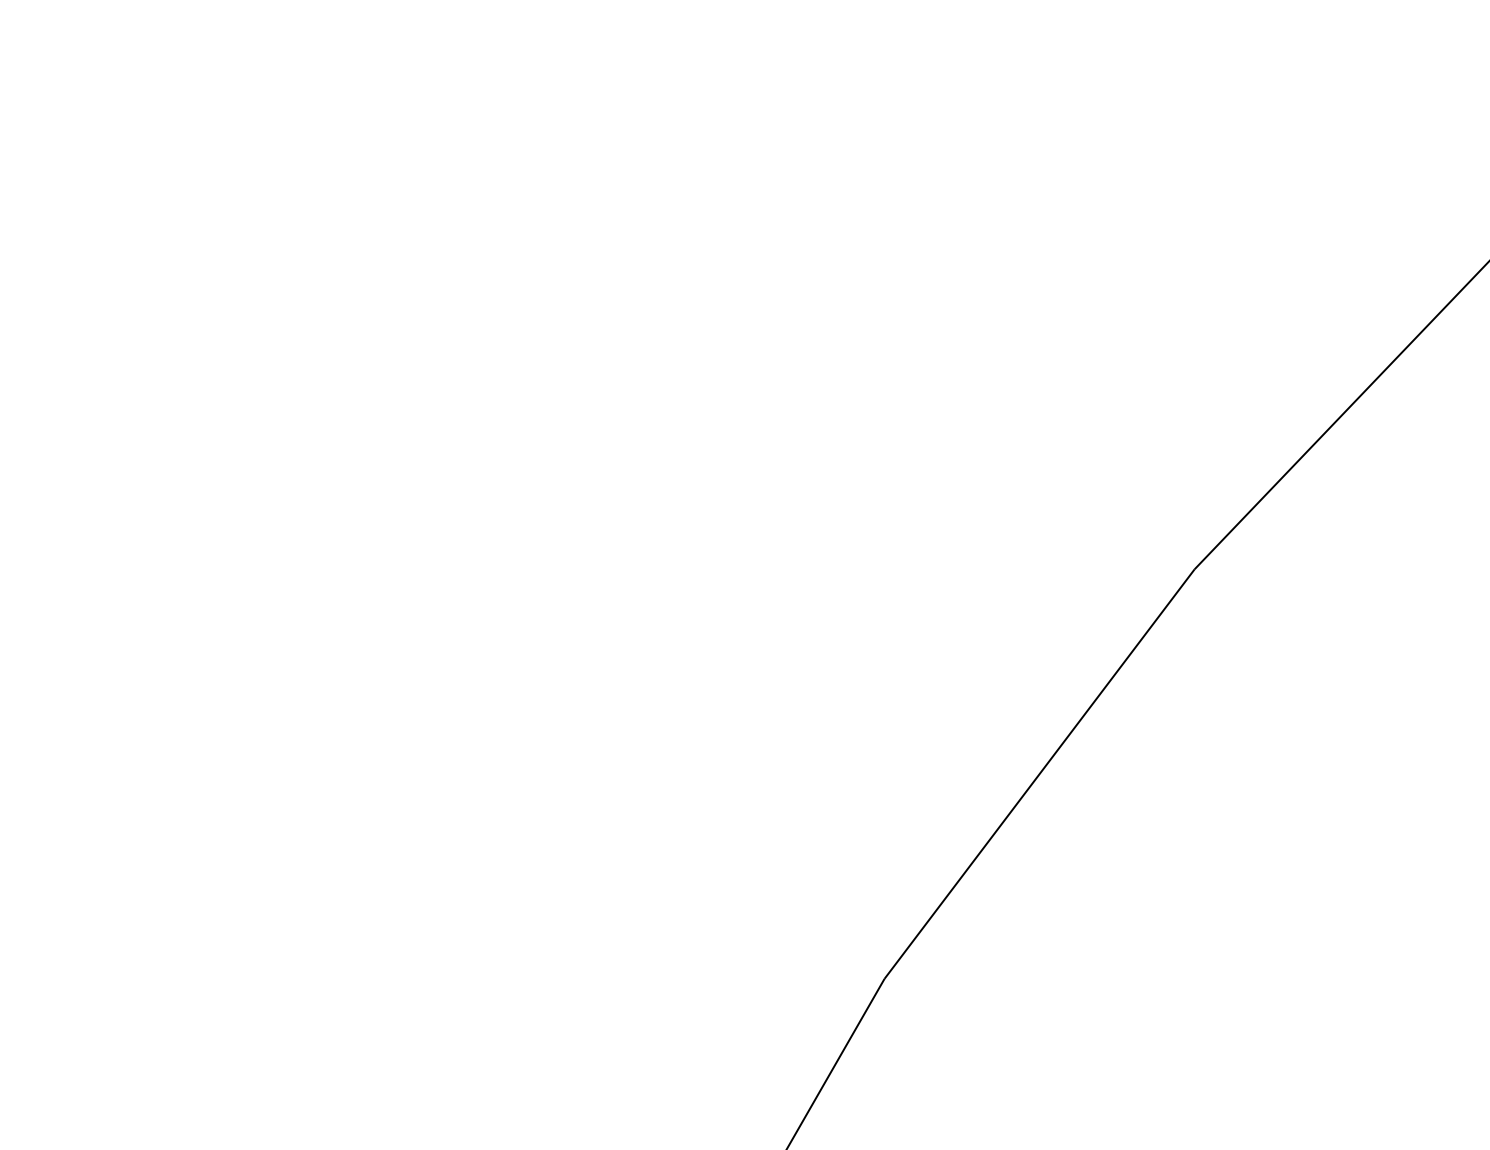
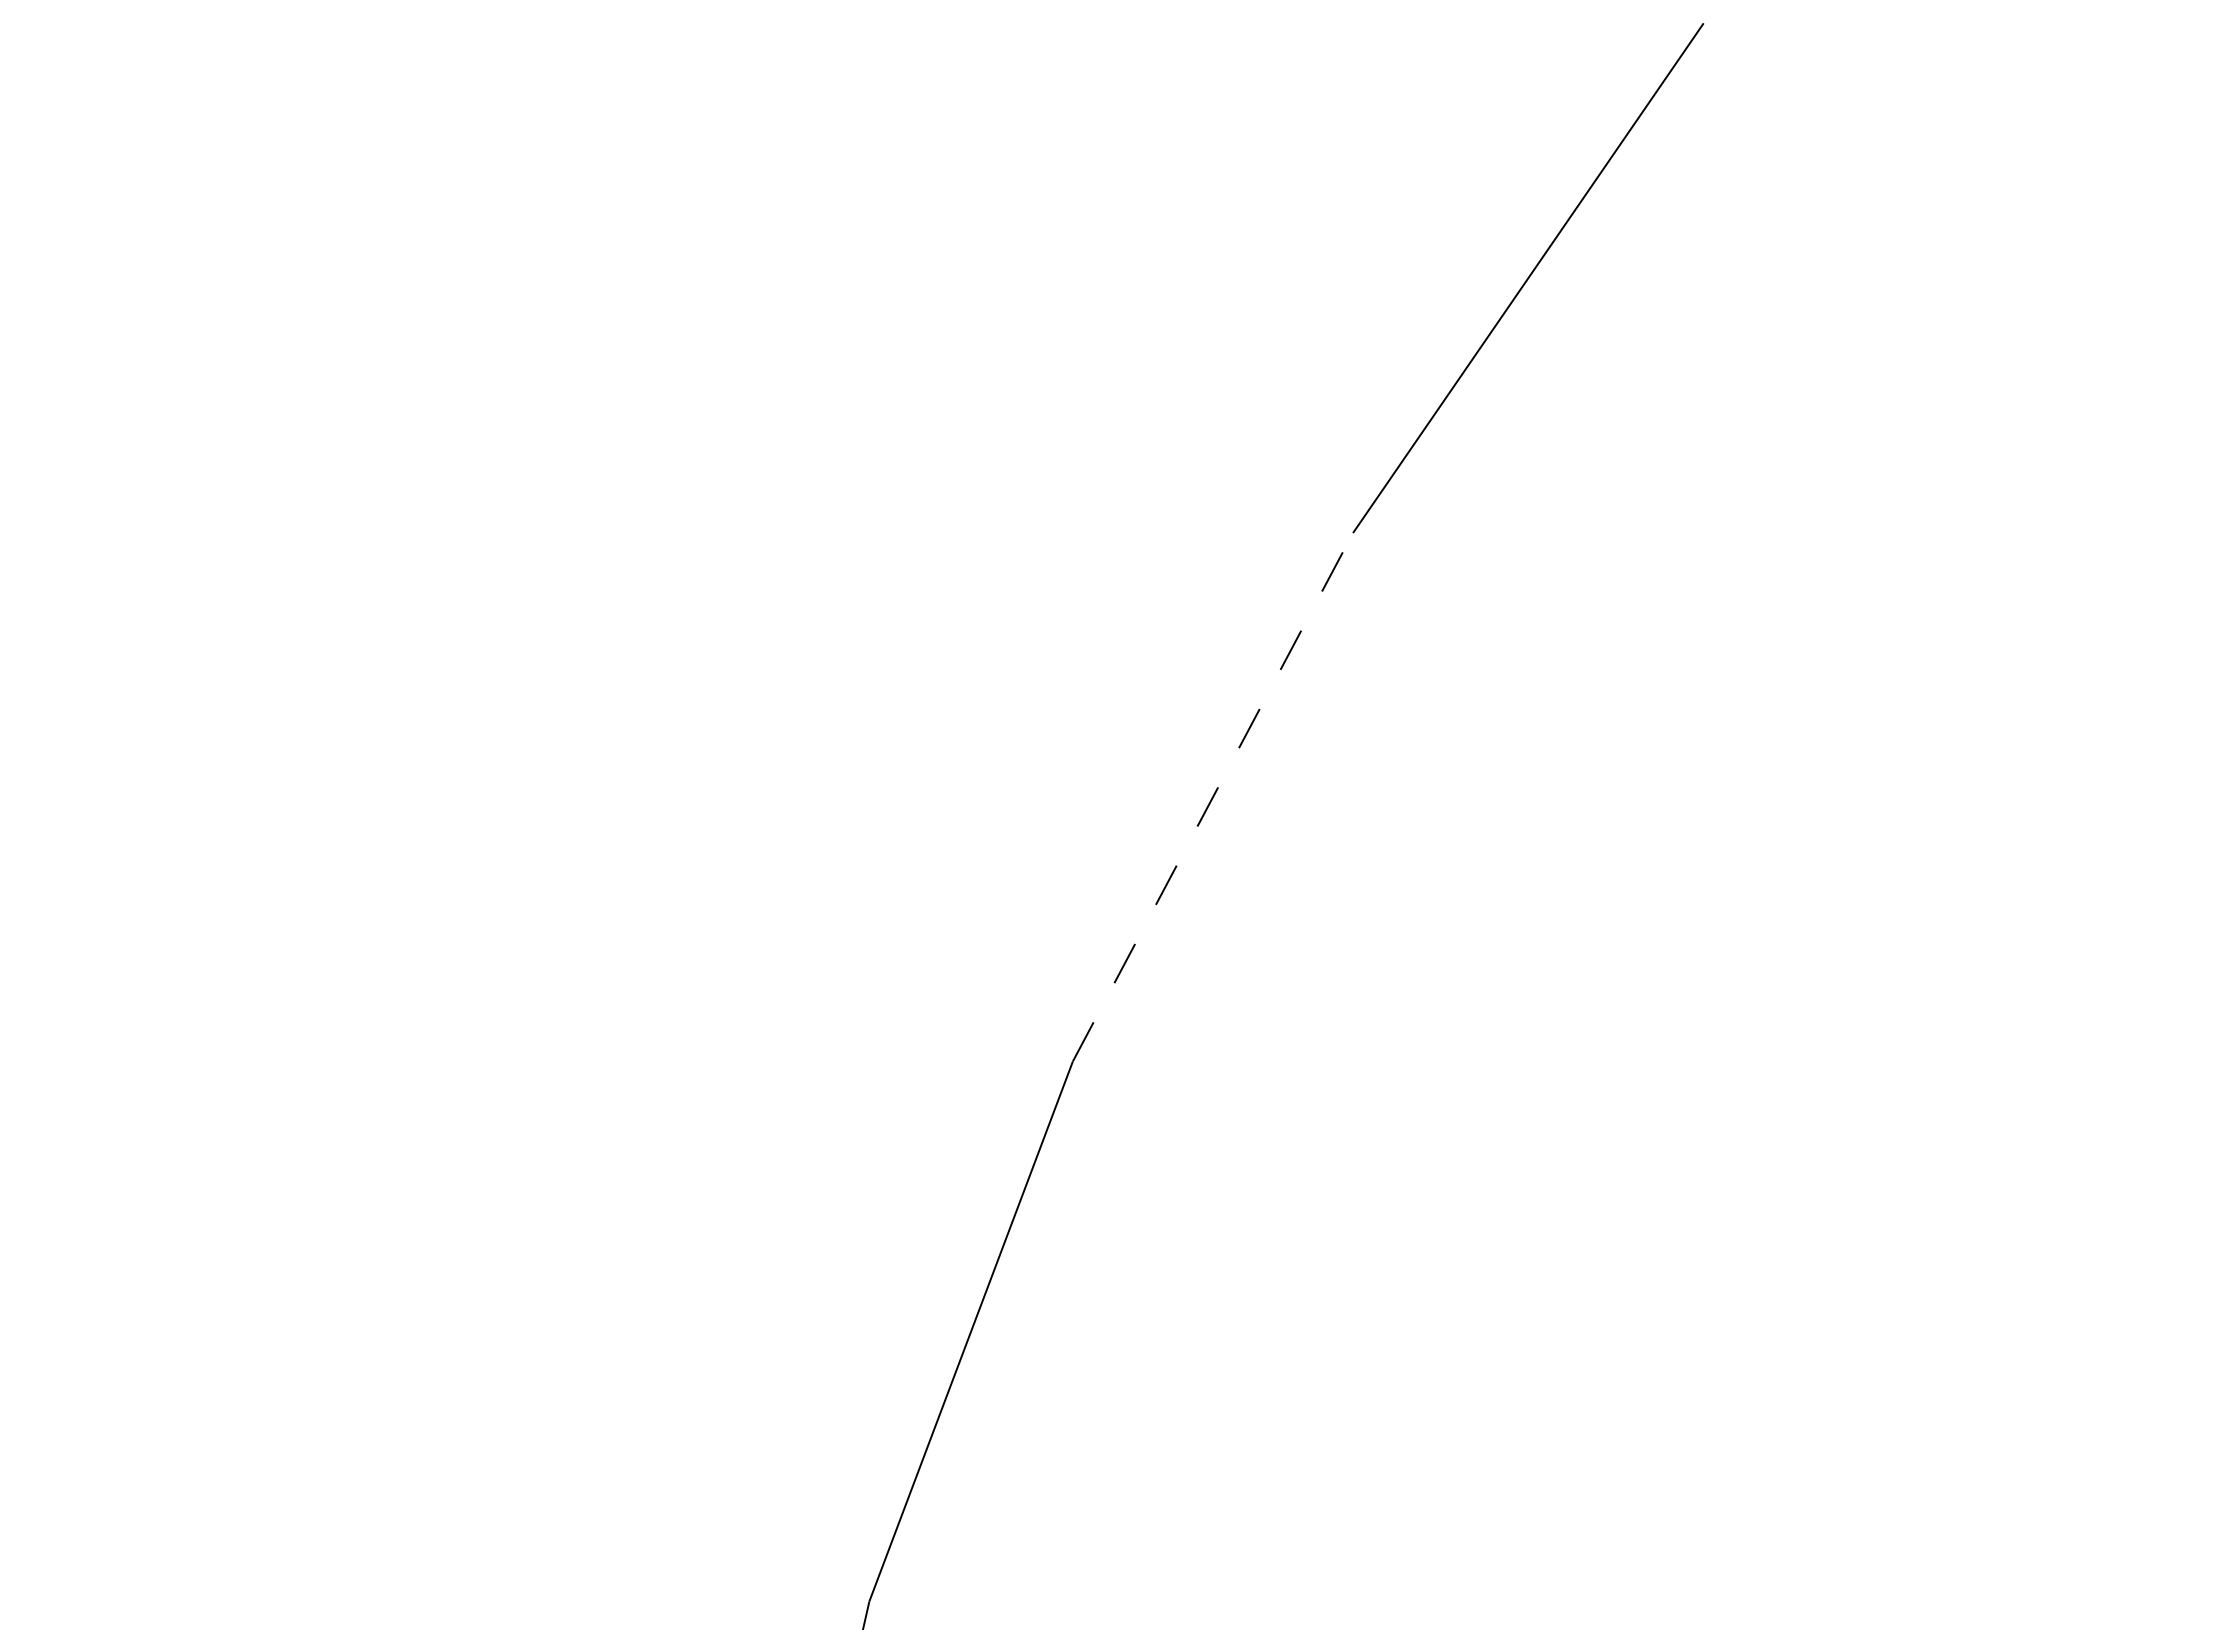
line: (1040, 773) -> (1213, 796), solid -> dashed

